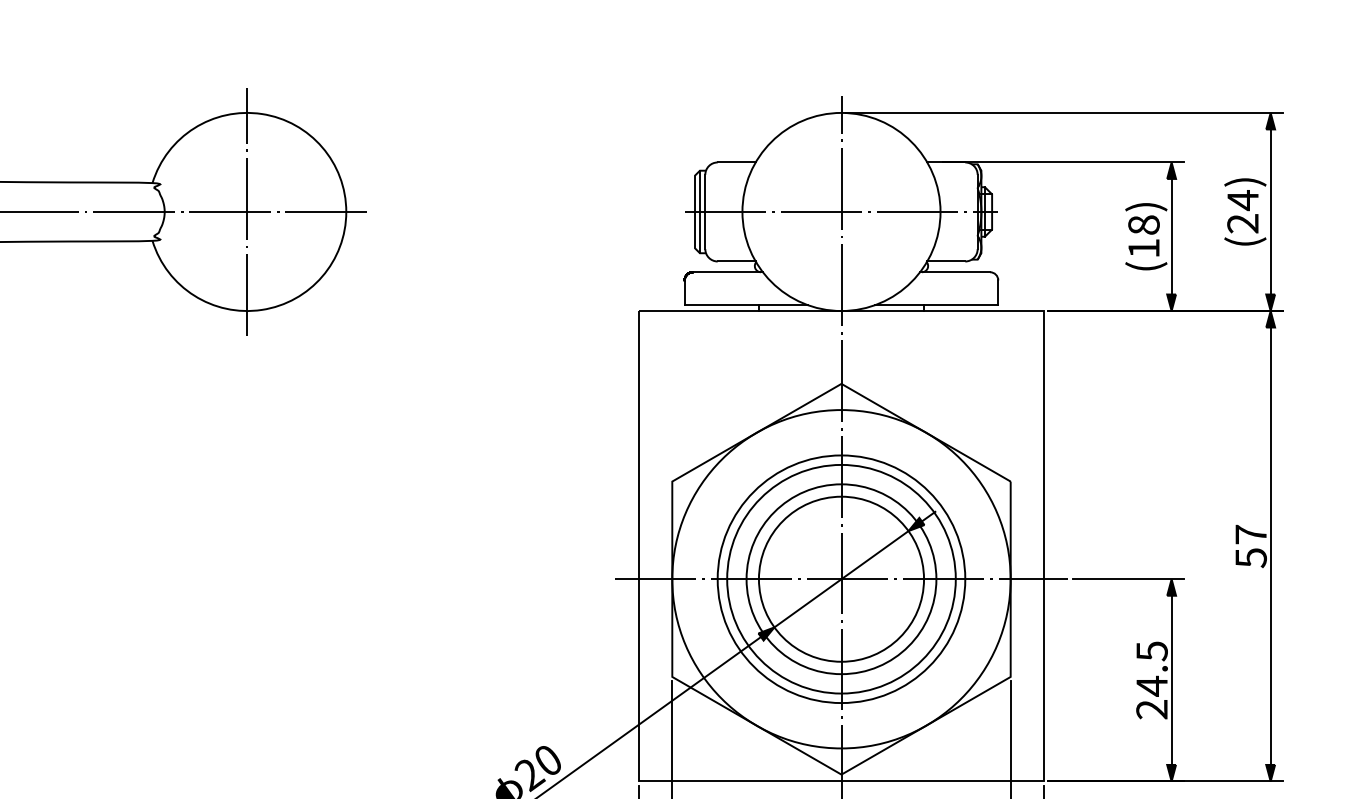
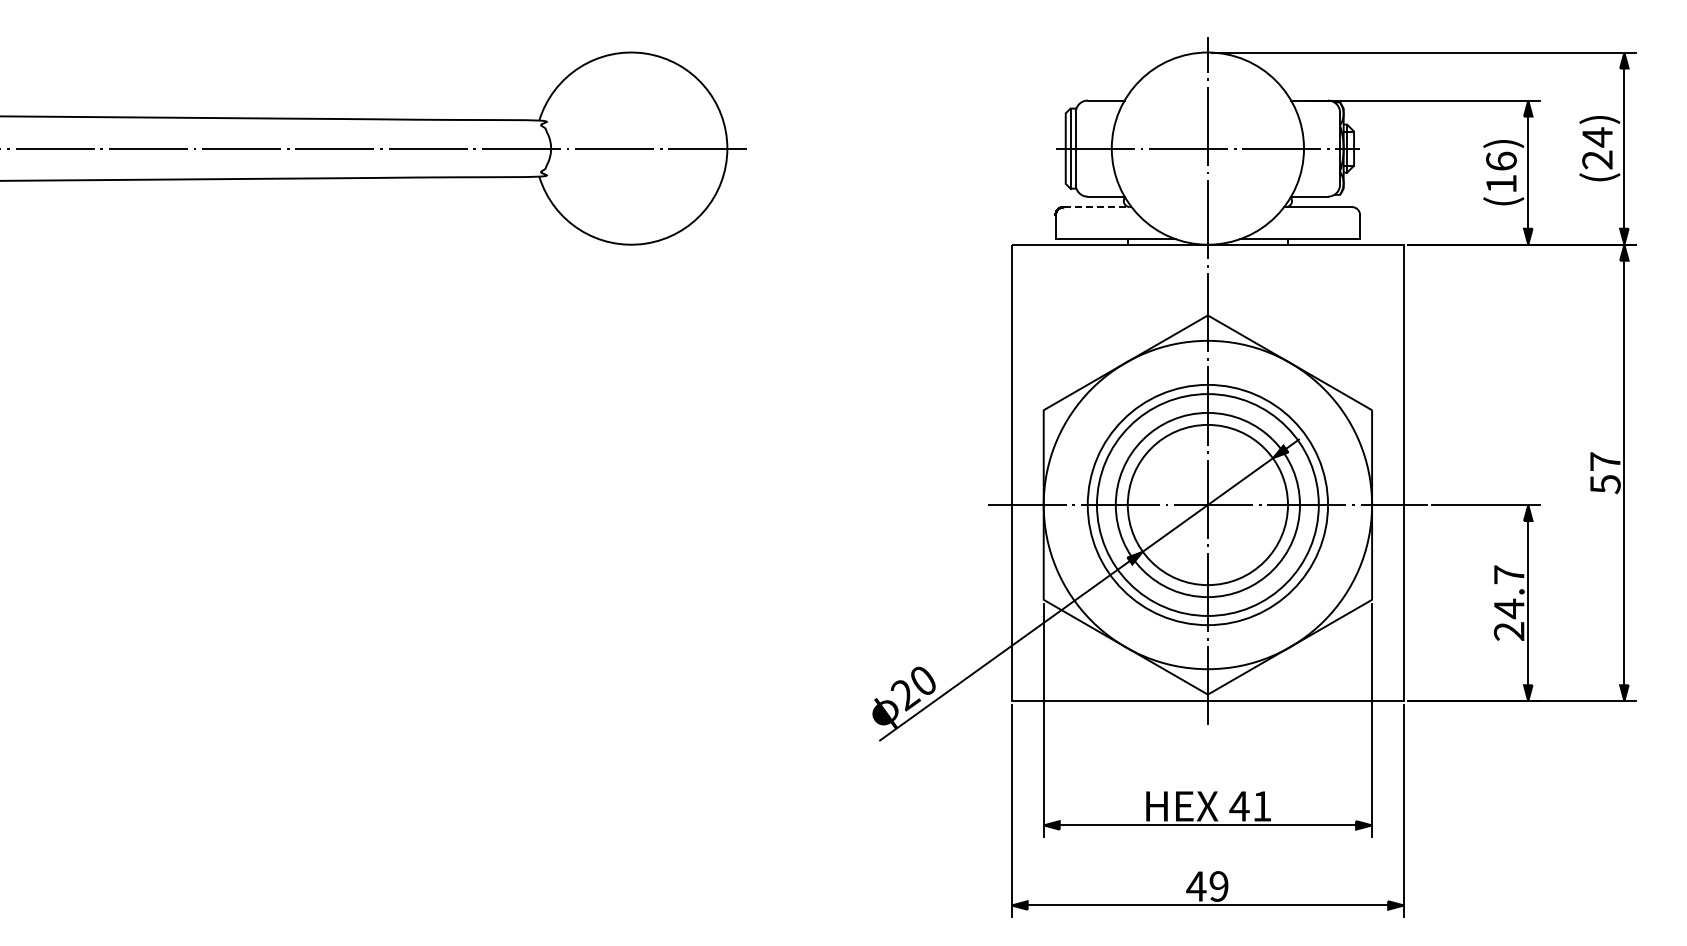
line: (247, 211) -> (631, 148), removed
text: (1144, 224) -> (1501, 160), (18) -> (16)
line: (727, 272) -> (1097, 207), solid -> dashed
text: (1152, 650) -> (1509, 574), 24.5 -> 24.7

